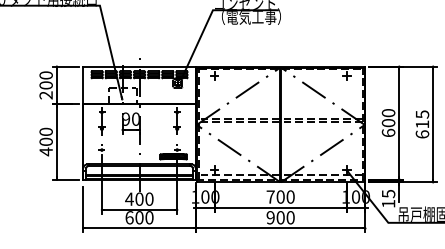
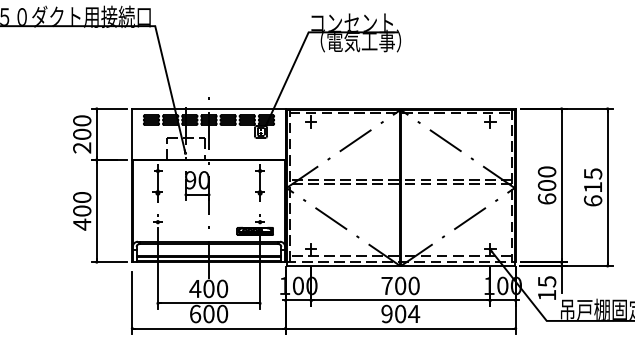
text: (290, 217) -> (414, 313), 900 -> 904

